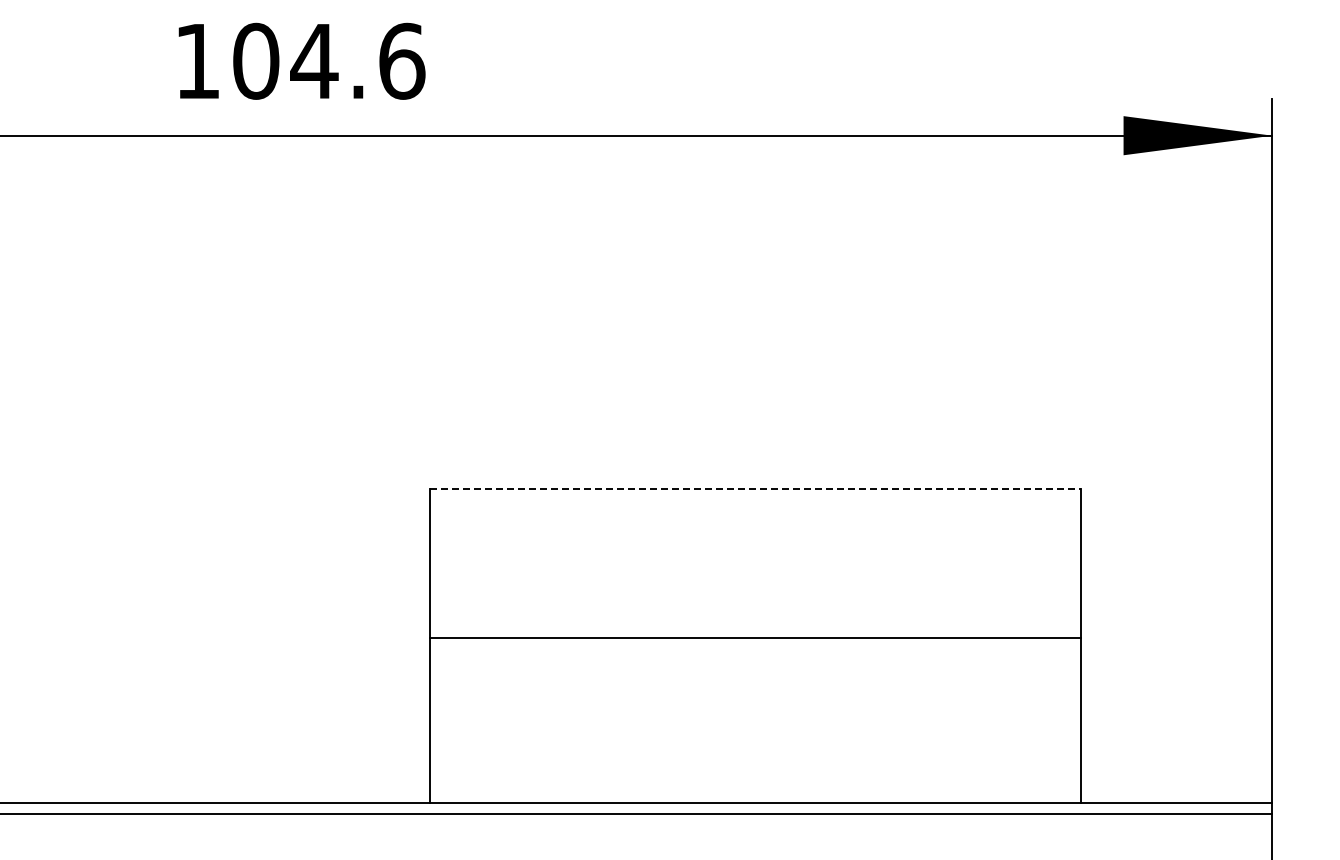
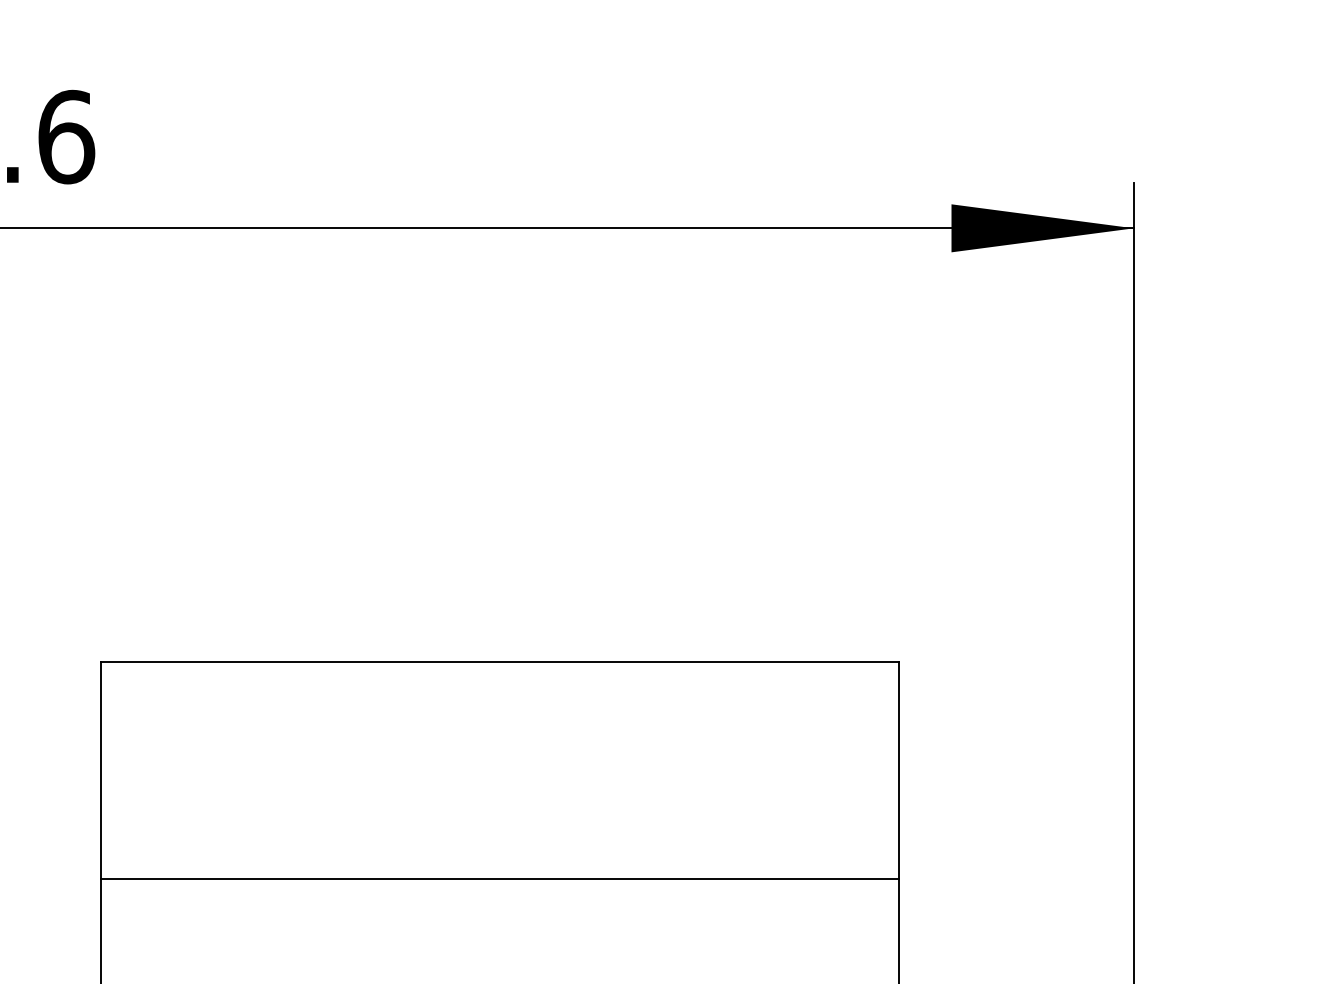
line: (756, 488) -> (501, 661), dashed -> solid
line: (755, 638) -> (499, 879), moved

